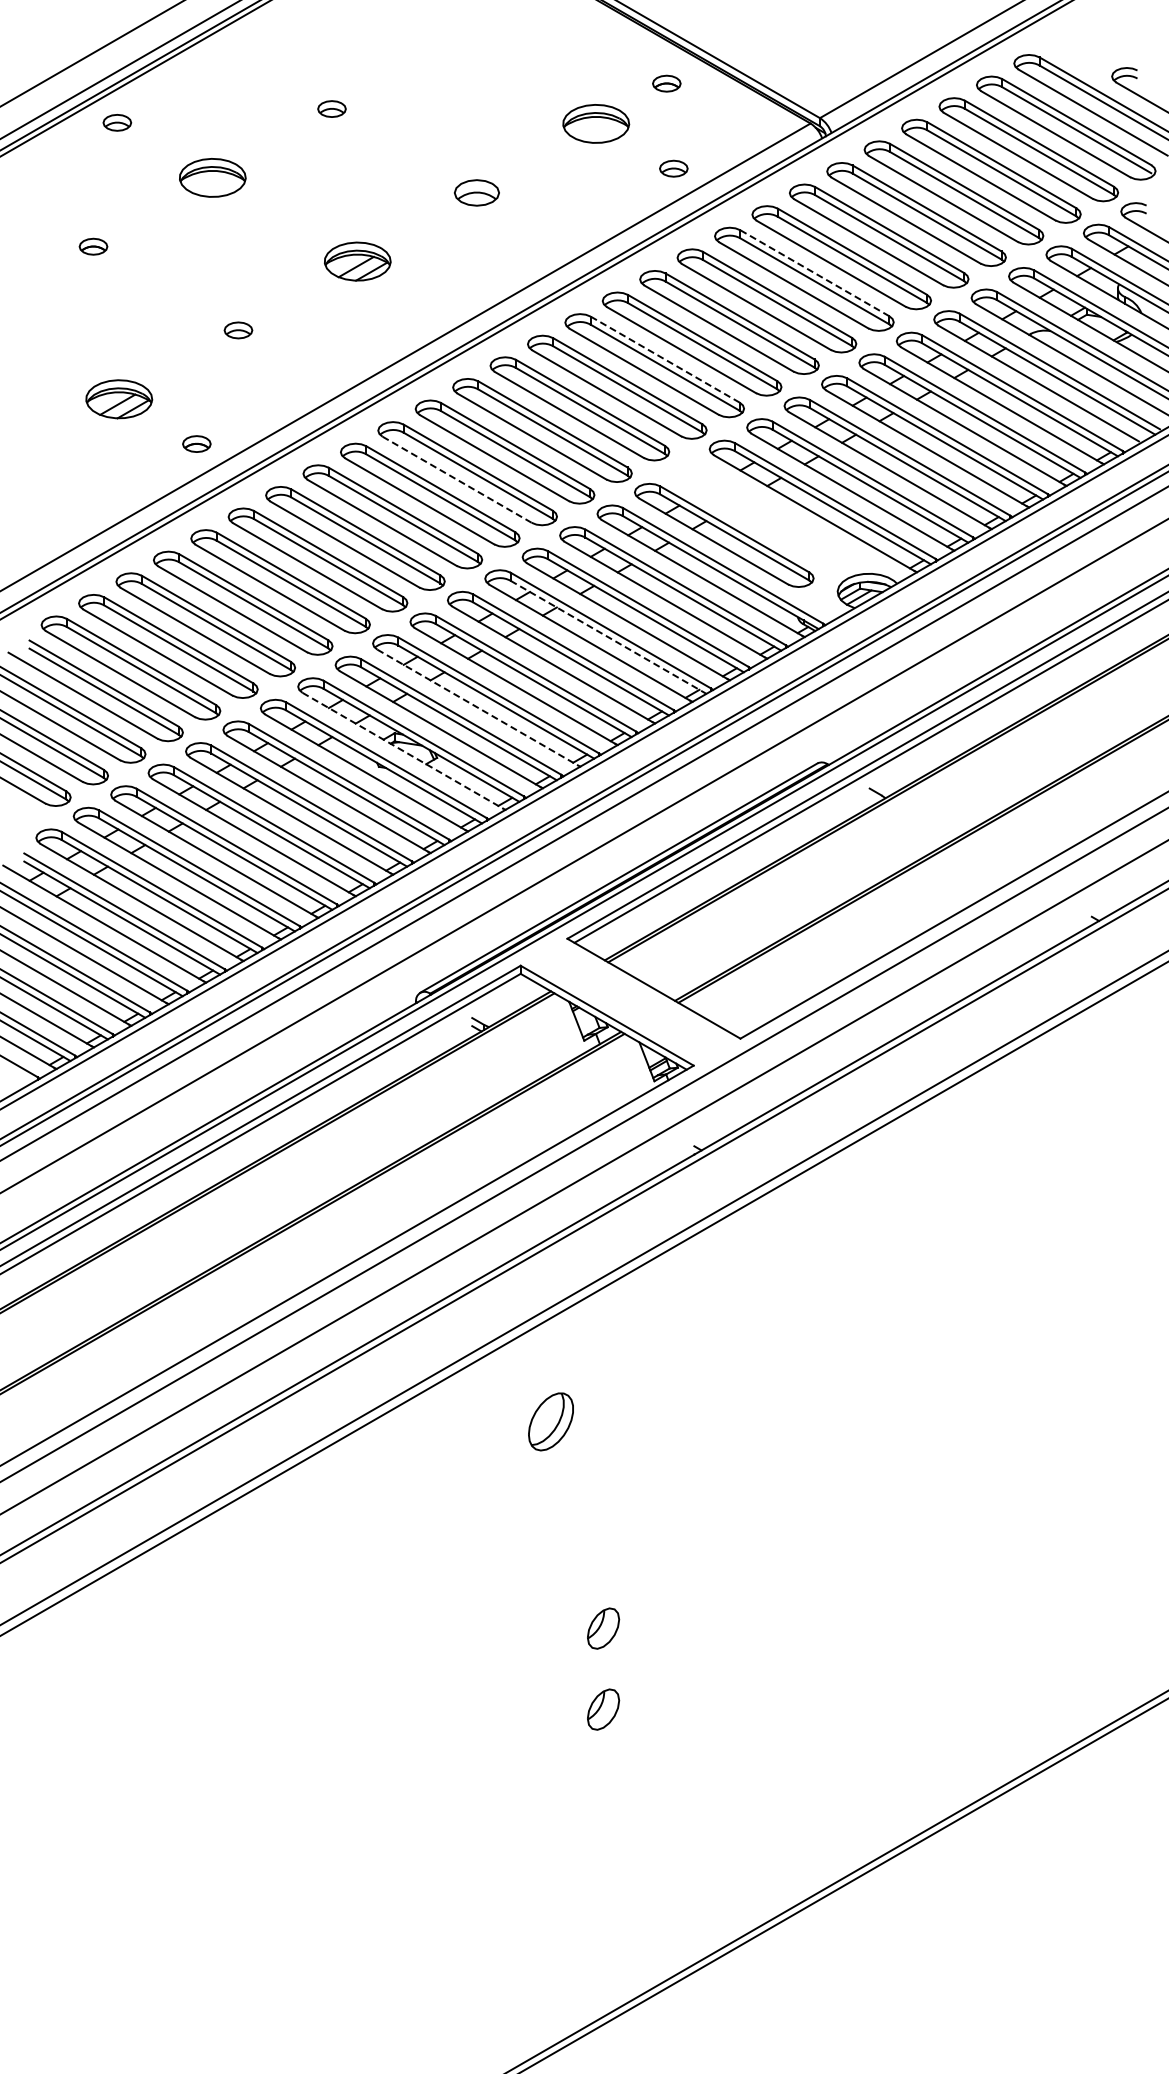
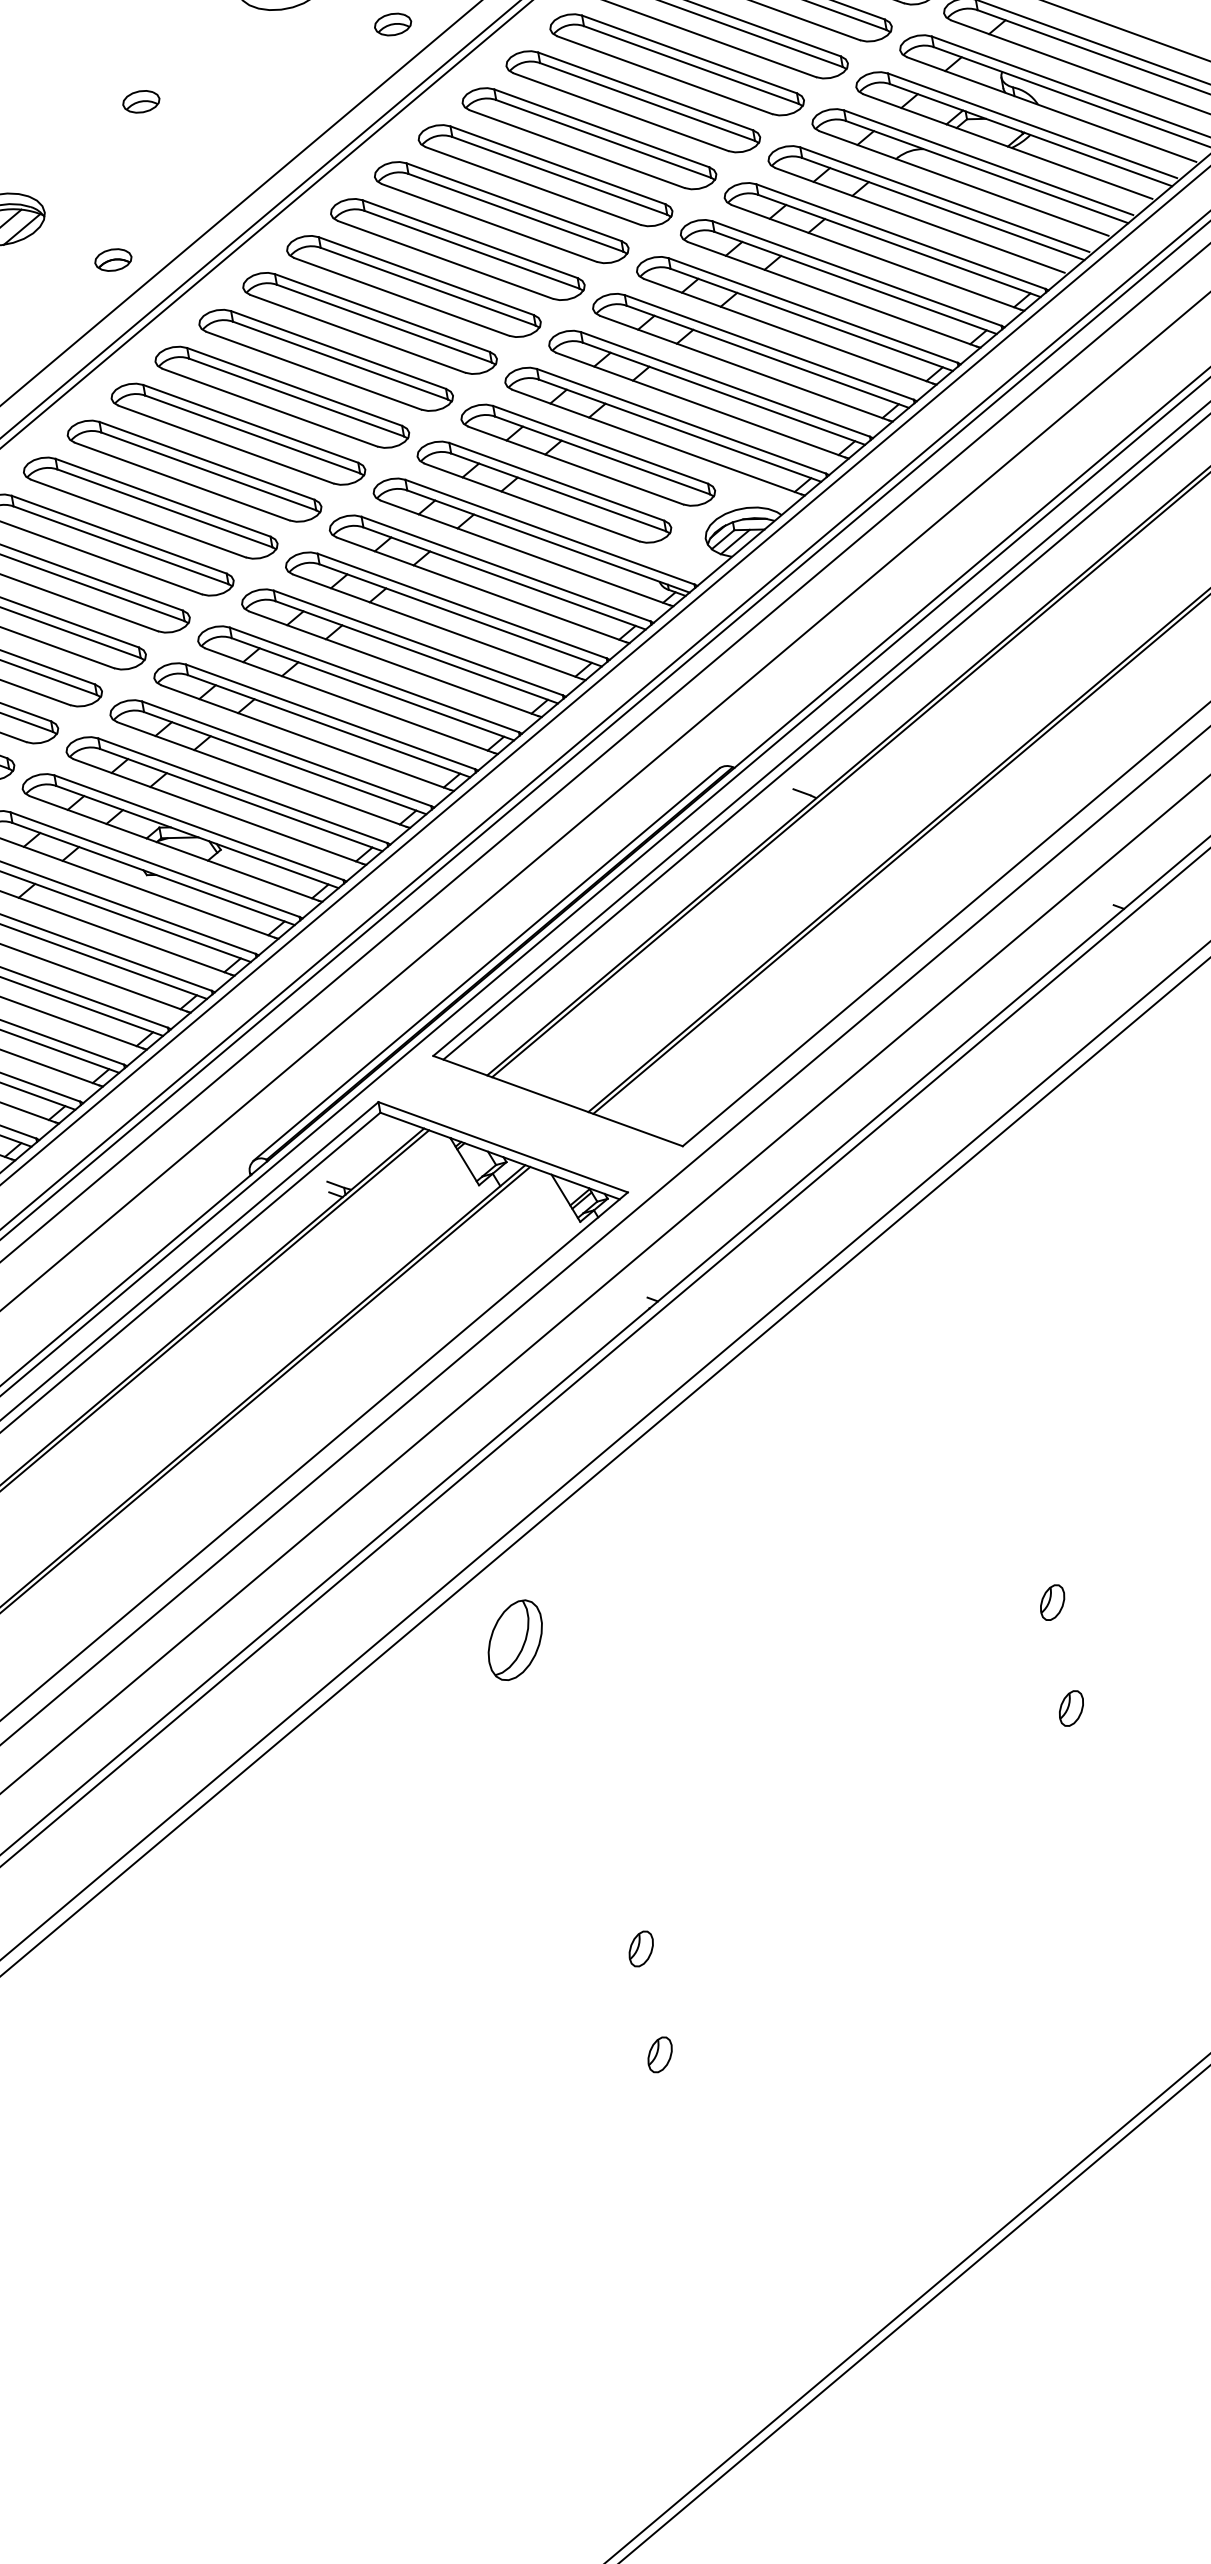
part: (476, 192) -> (140, 101), size x0.62
line: (814, 273) -> (601, 128), dashed -> solid
part: (435, 306) -> (113, 260), added
line: (664, 359) -> (425, 276), dashed -> solid
line: (457, 480) -> (182, 482), dashed -> solid
part: (761, 513) -> (587, 454), added
line: (608, 637) -> (416, 652), dashed -> solid
line: (477, 707) -> (261, 774), dashed -> solid
line: (402, 750) -> (173, 848), dashed -> solid
part: (550, 1421) -> (514, 1639), moved
part: (954, 1425) -> (1052, 1602), added
part: (954, 1506) -> (1071, 1707), added
part: (603, 1627) -> (640, 1947), size x0.62
part: (603, 1708) -> (659, 2053), size x0.62

